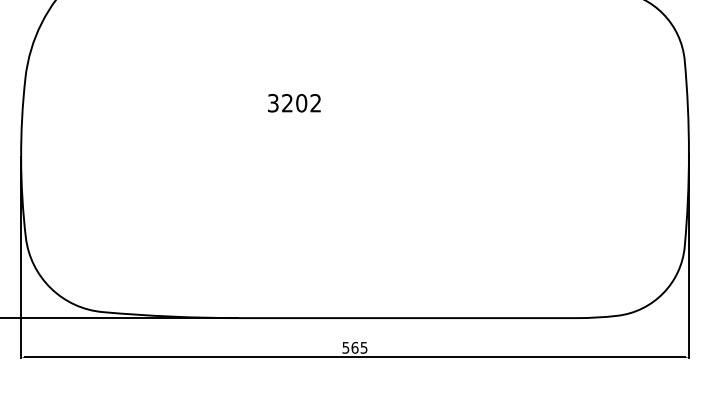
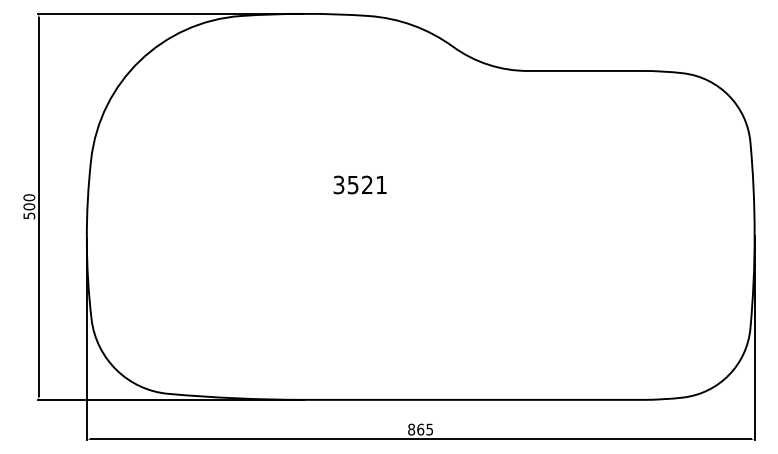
text: (300, 102) -> (366, 184), 3202 -> 3521
text: (345, 347) -> (411, 429), 565 -> 865

